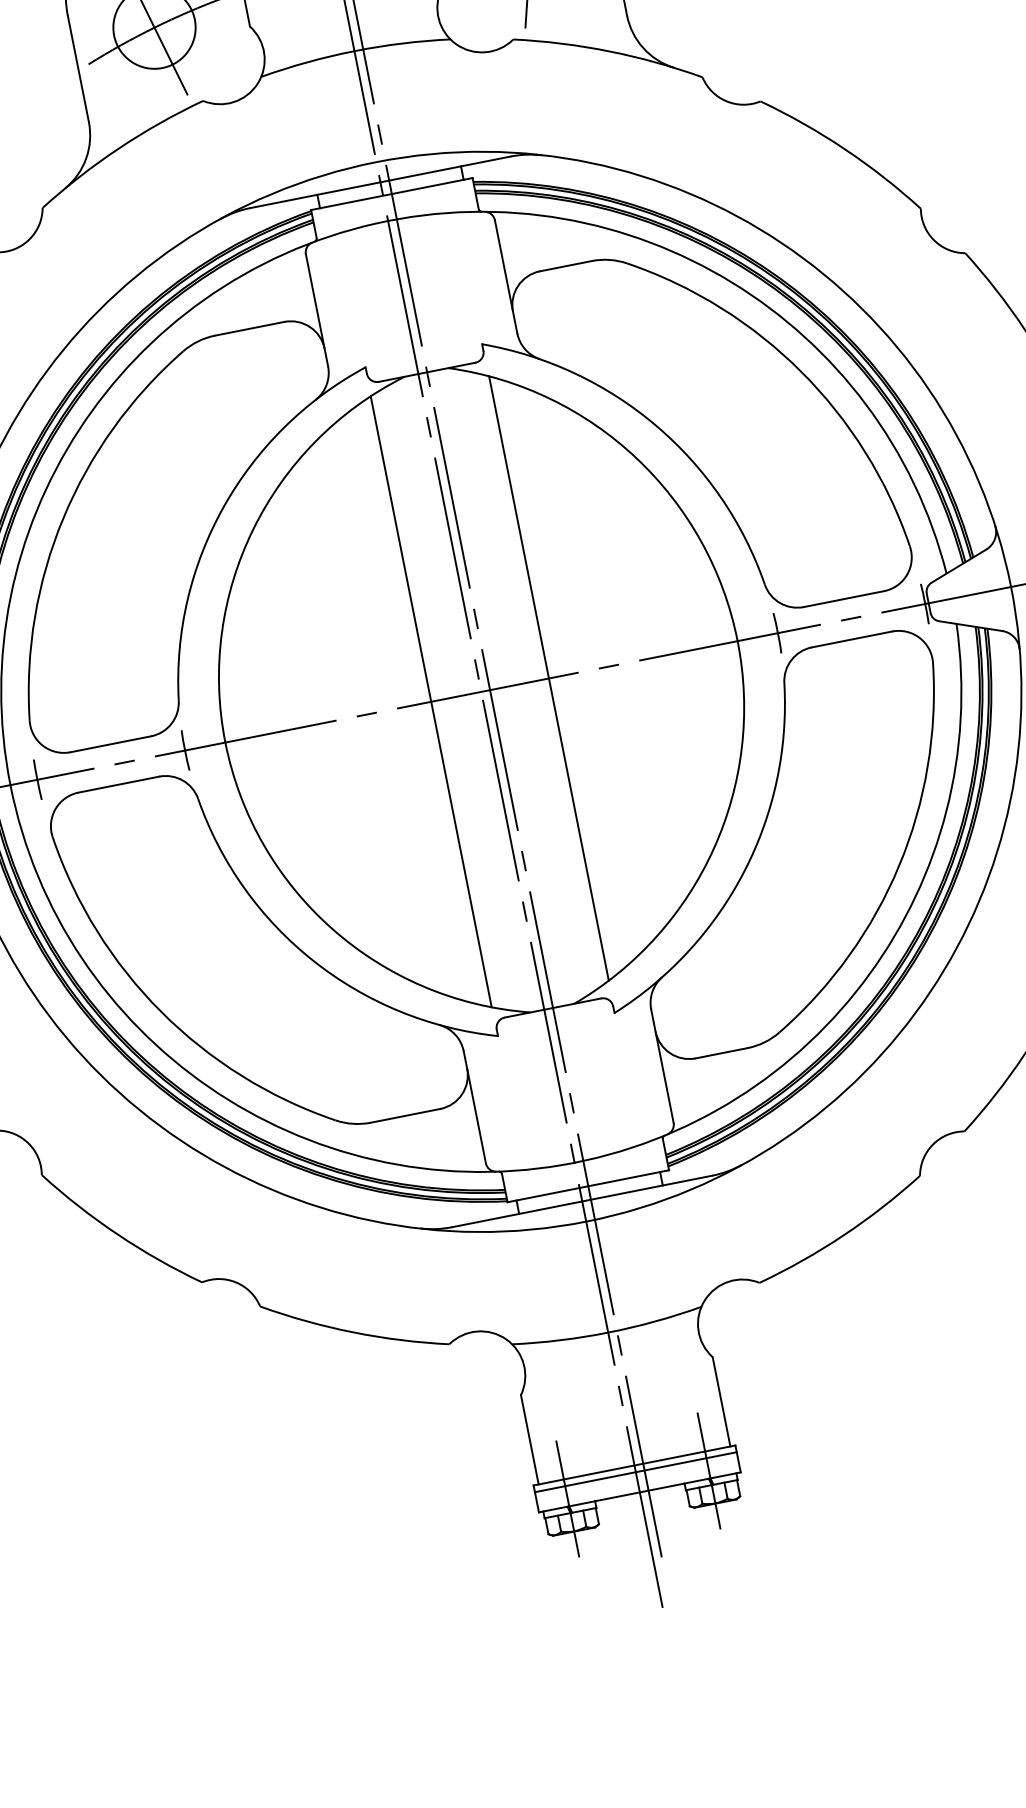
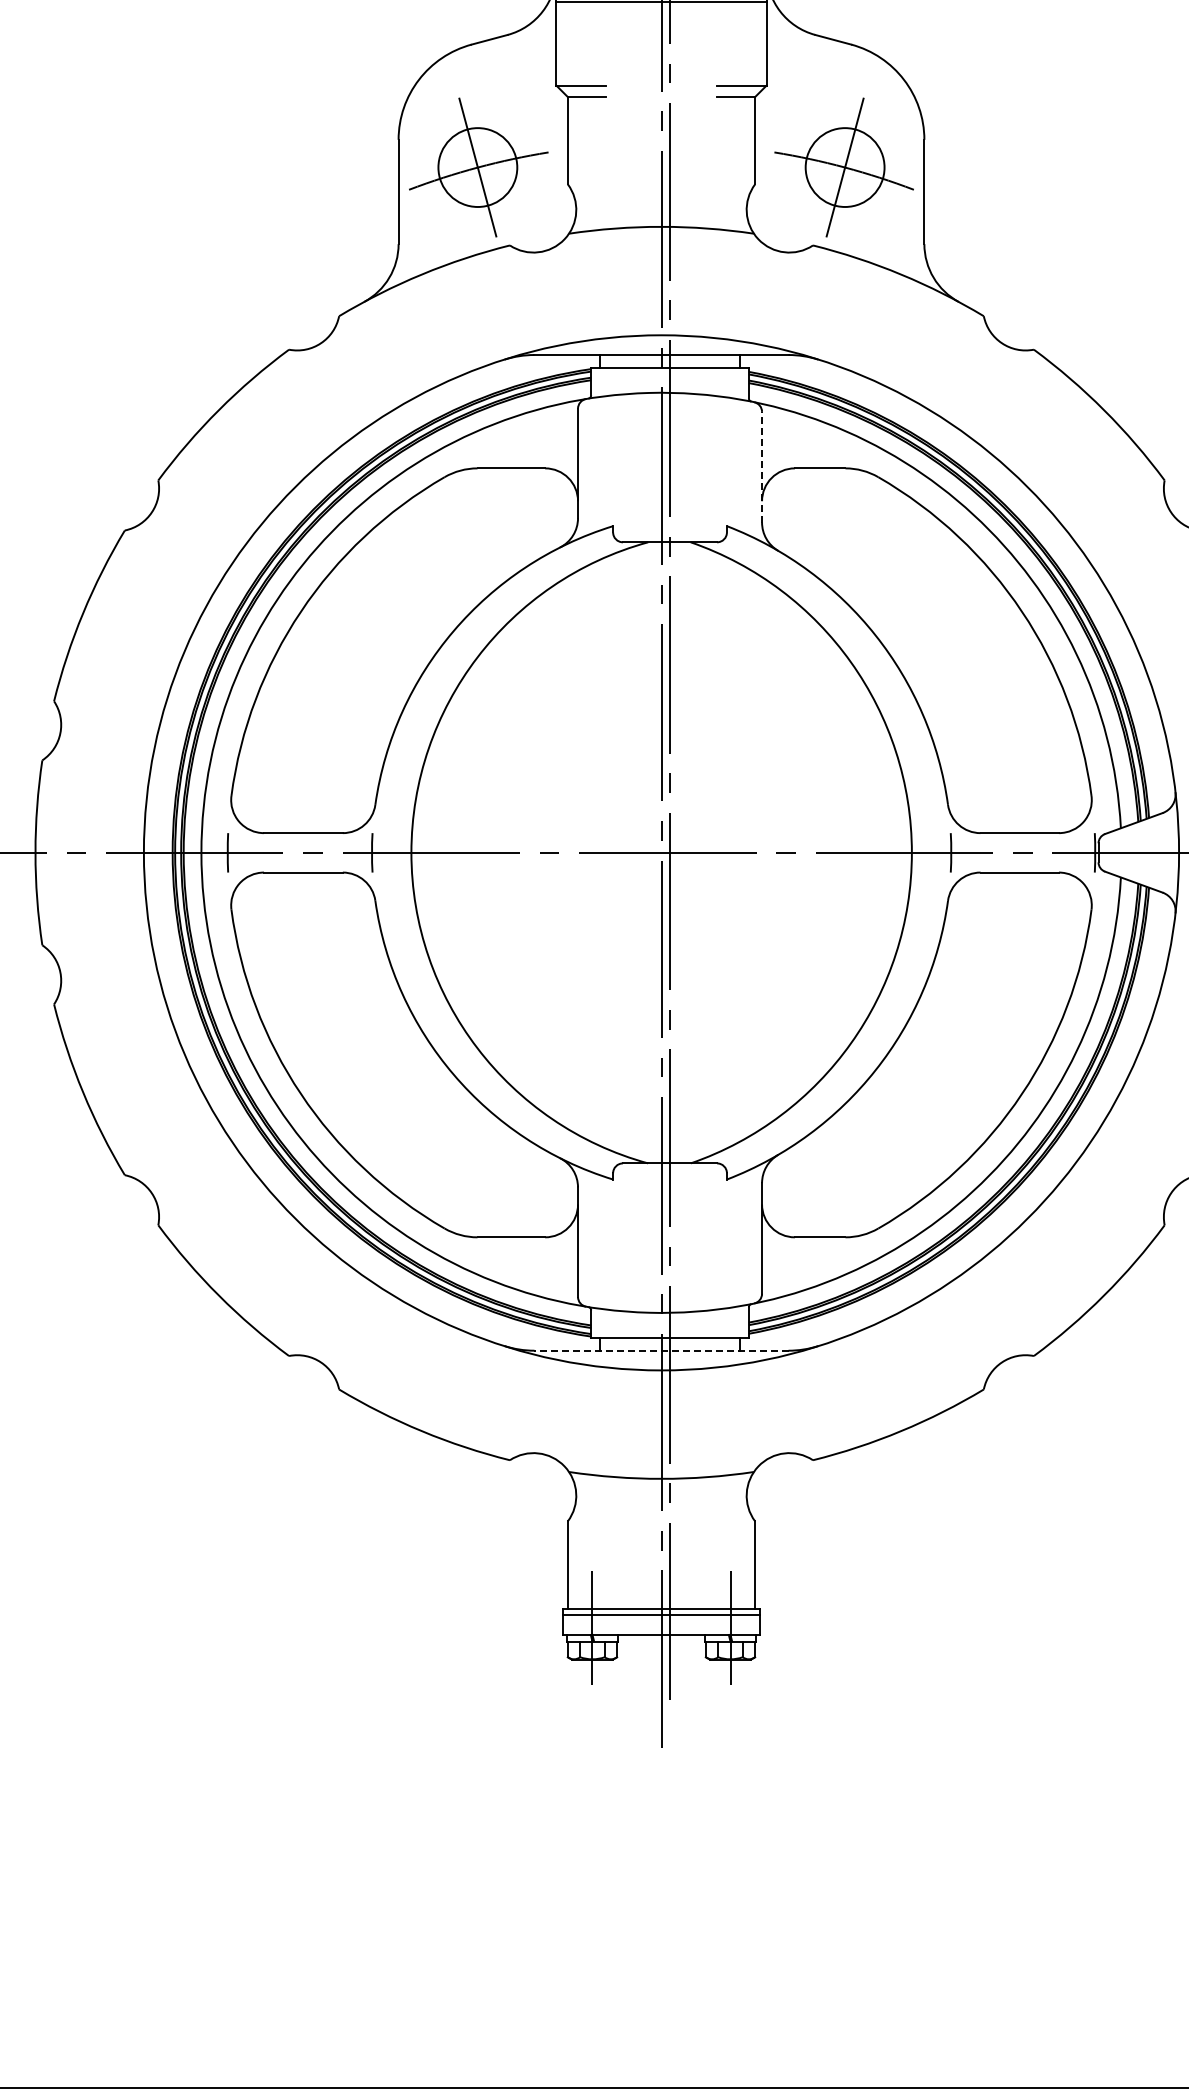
line: (506, 275) -> (762, 466), solid -> dashed
line: (548, 678) -> (727, 852), removed
line: (431, 701) -> (612, 852), removed
line: (582, 1201) -> (661, 1350), solid -> dashed

